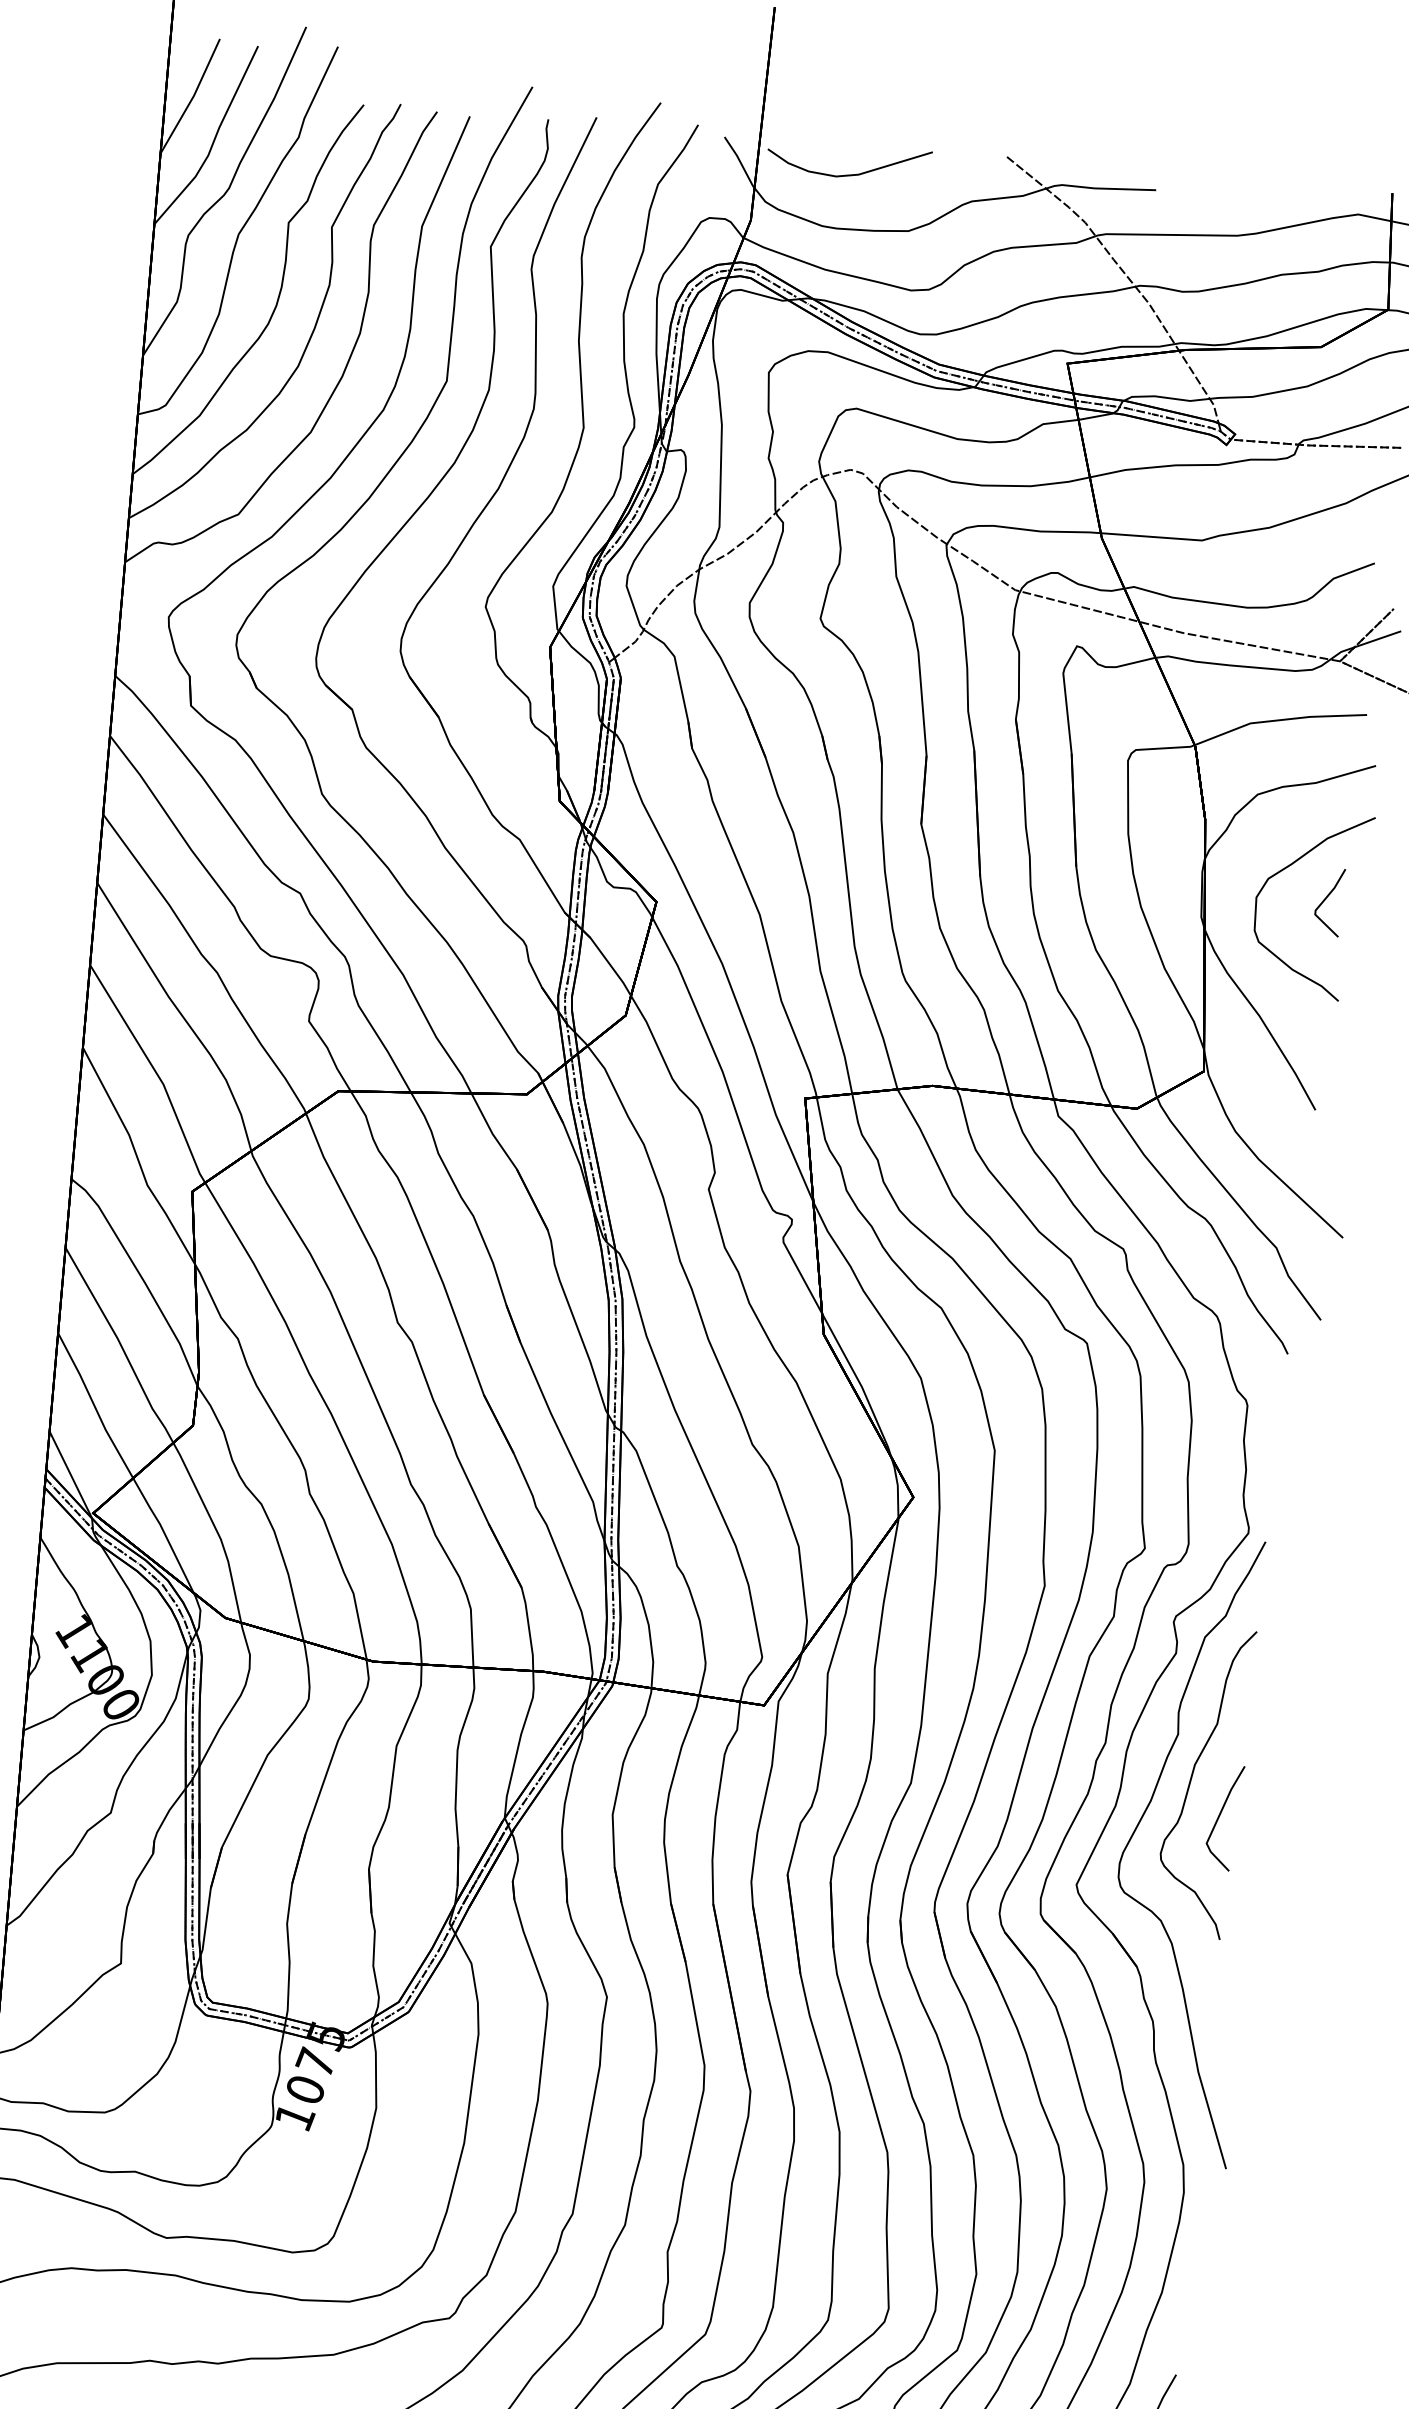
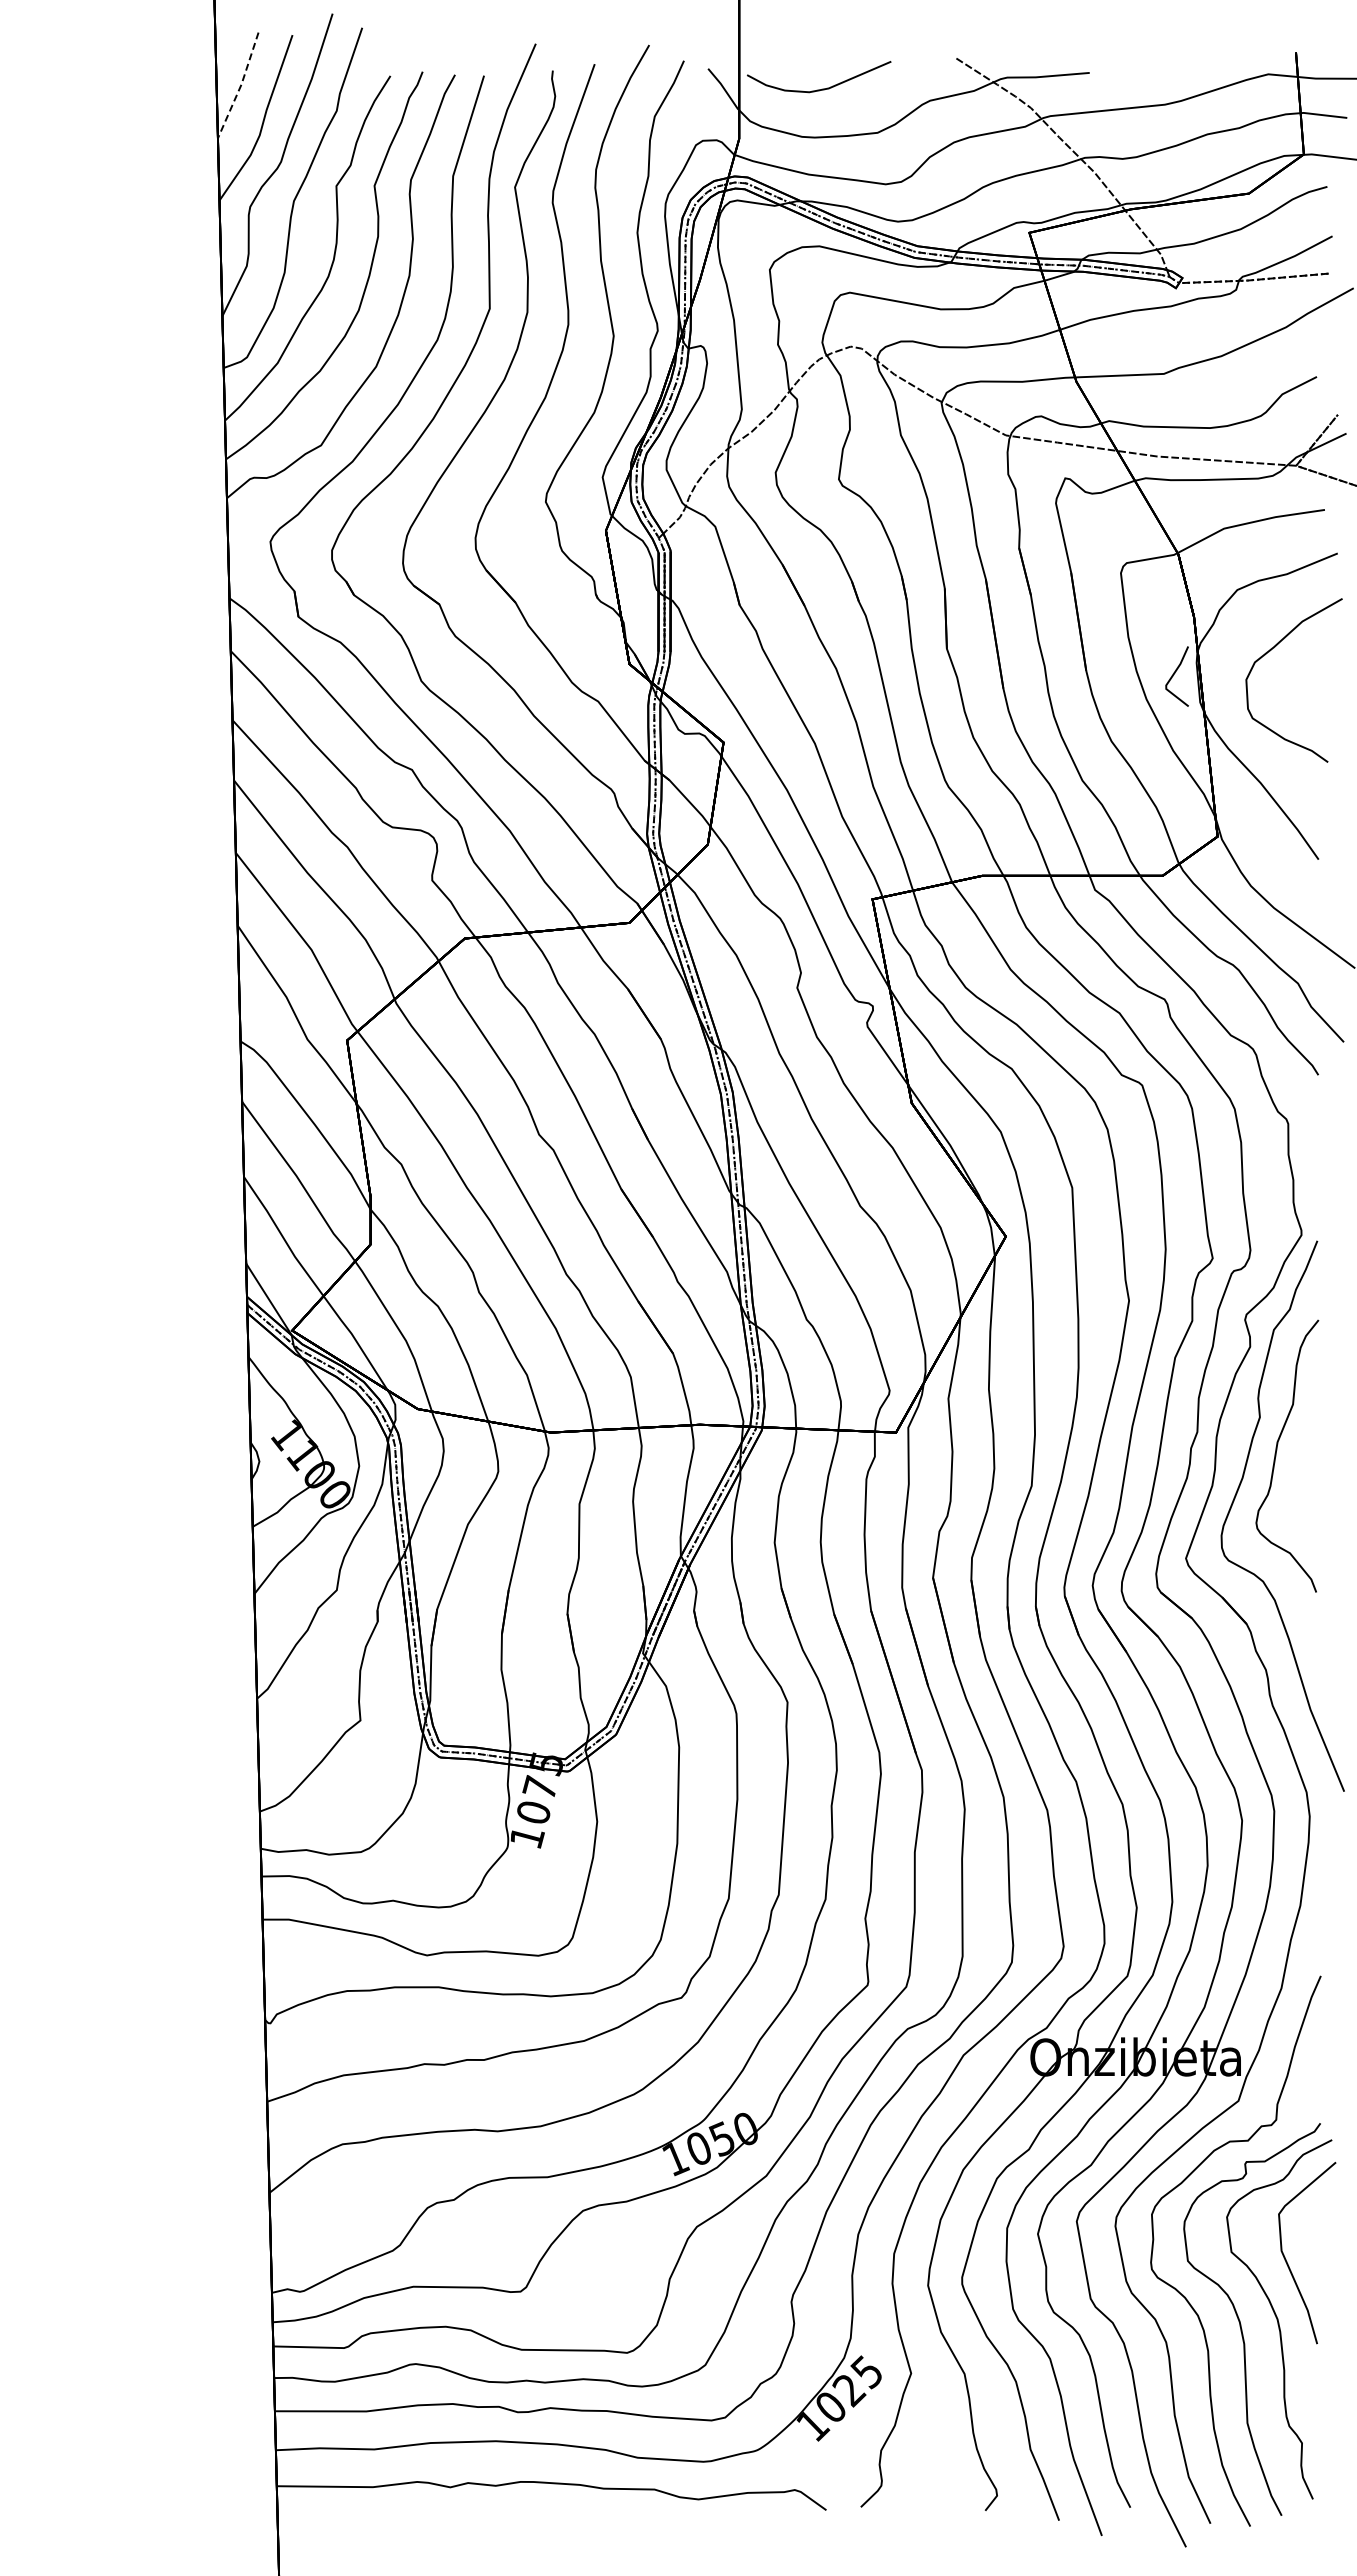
line: (192, 97) -> (240, 86), solid -> dashed
curve: (1326, 899) -> (1174, 674), moved
line: (1219, 1817) -> (1304, 1485), removed

